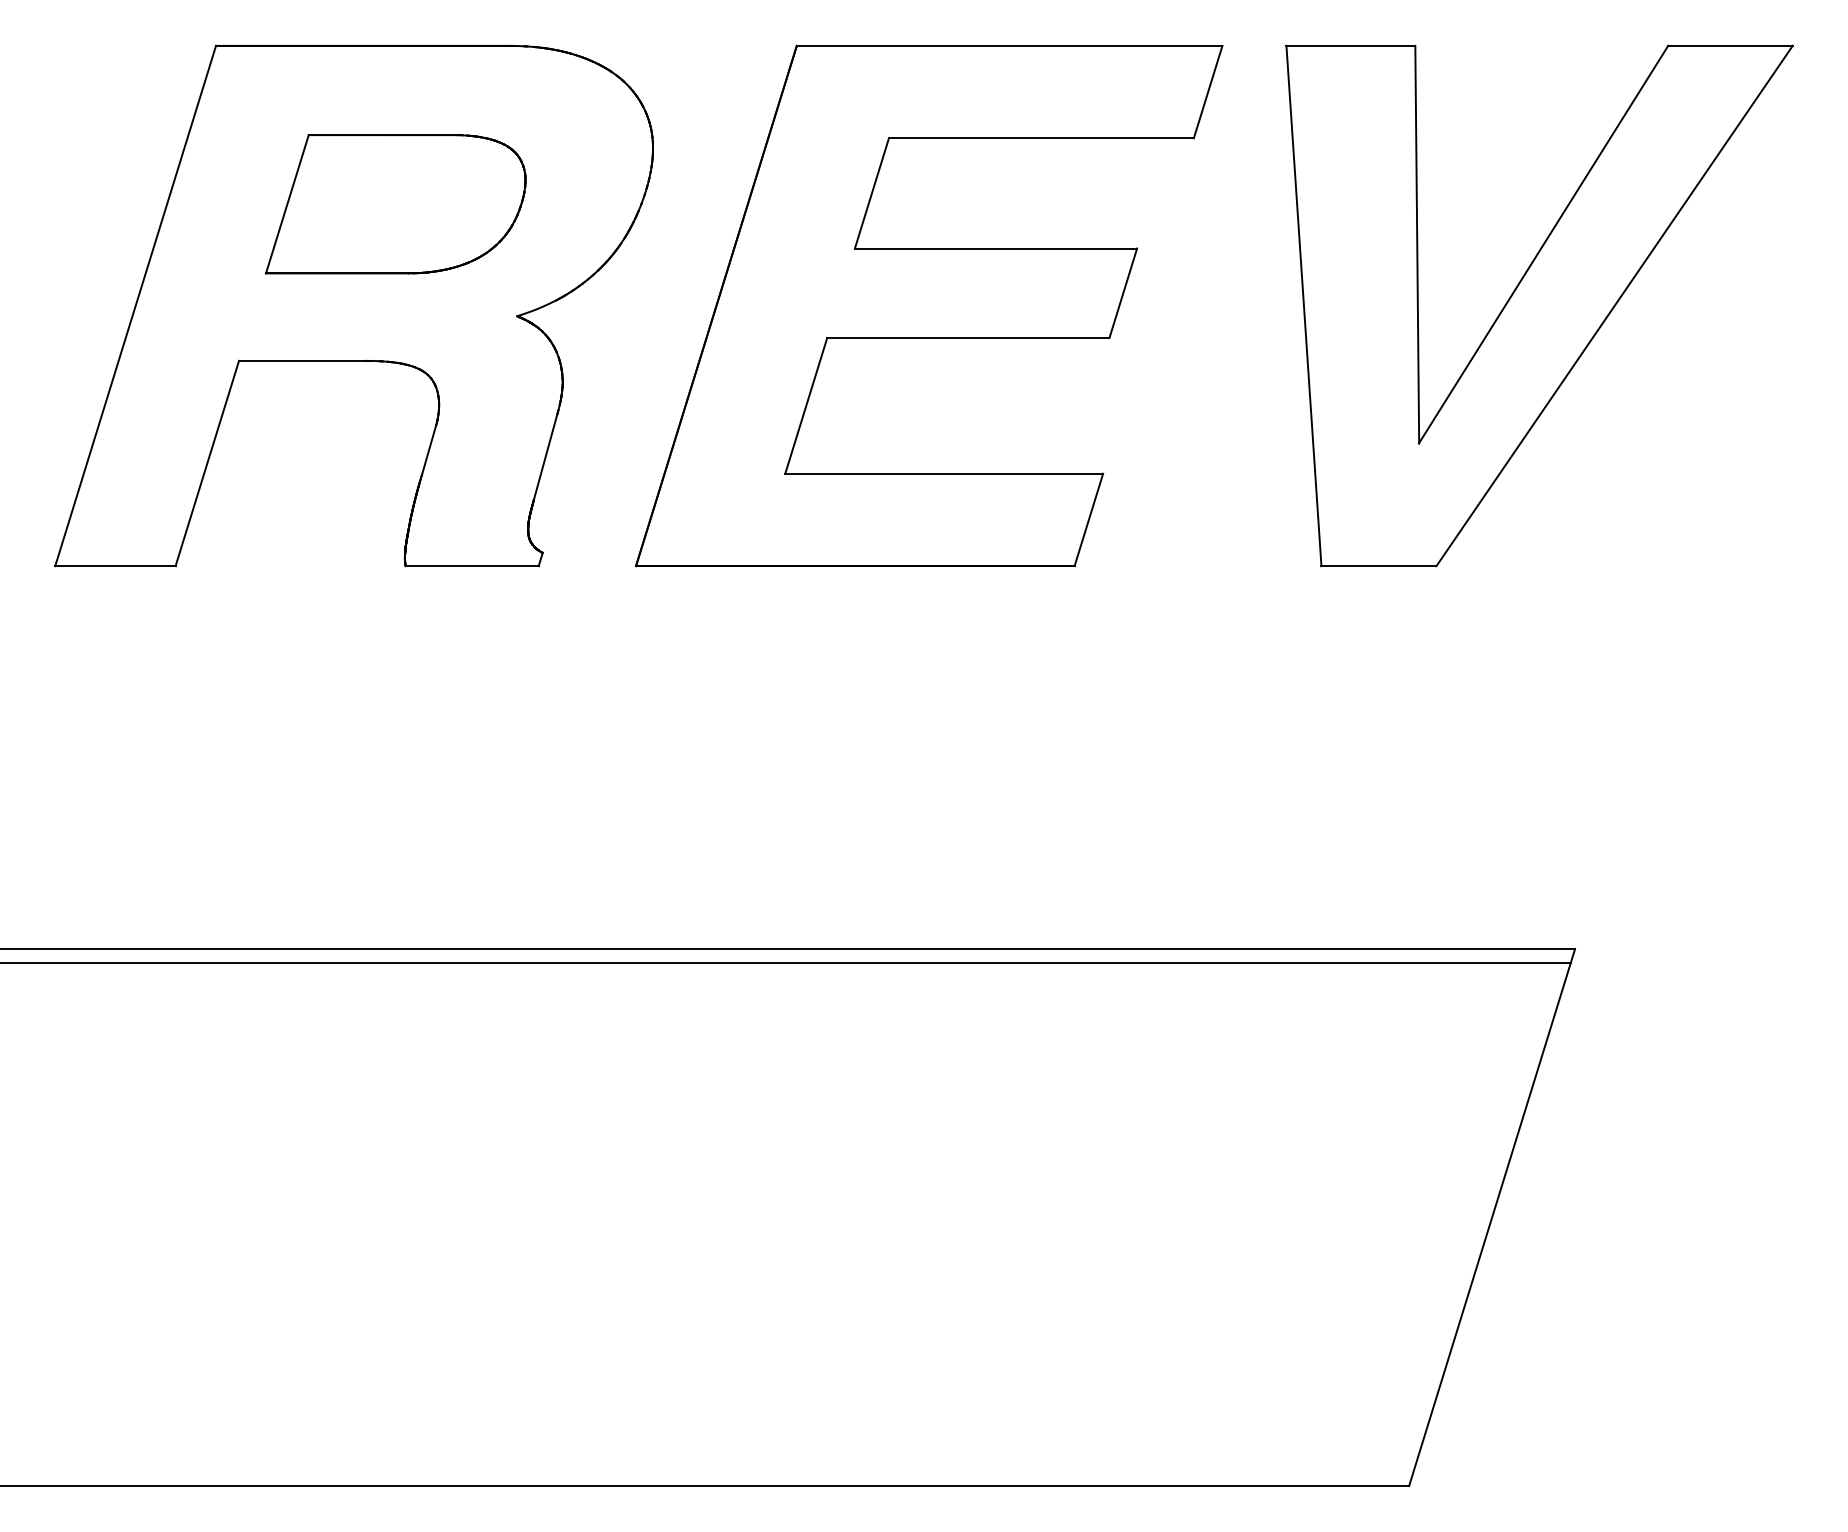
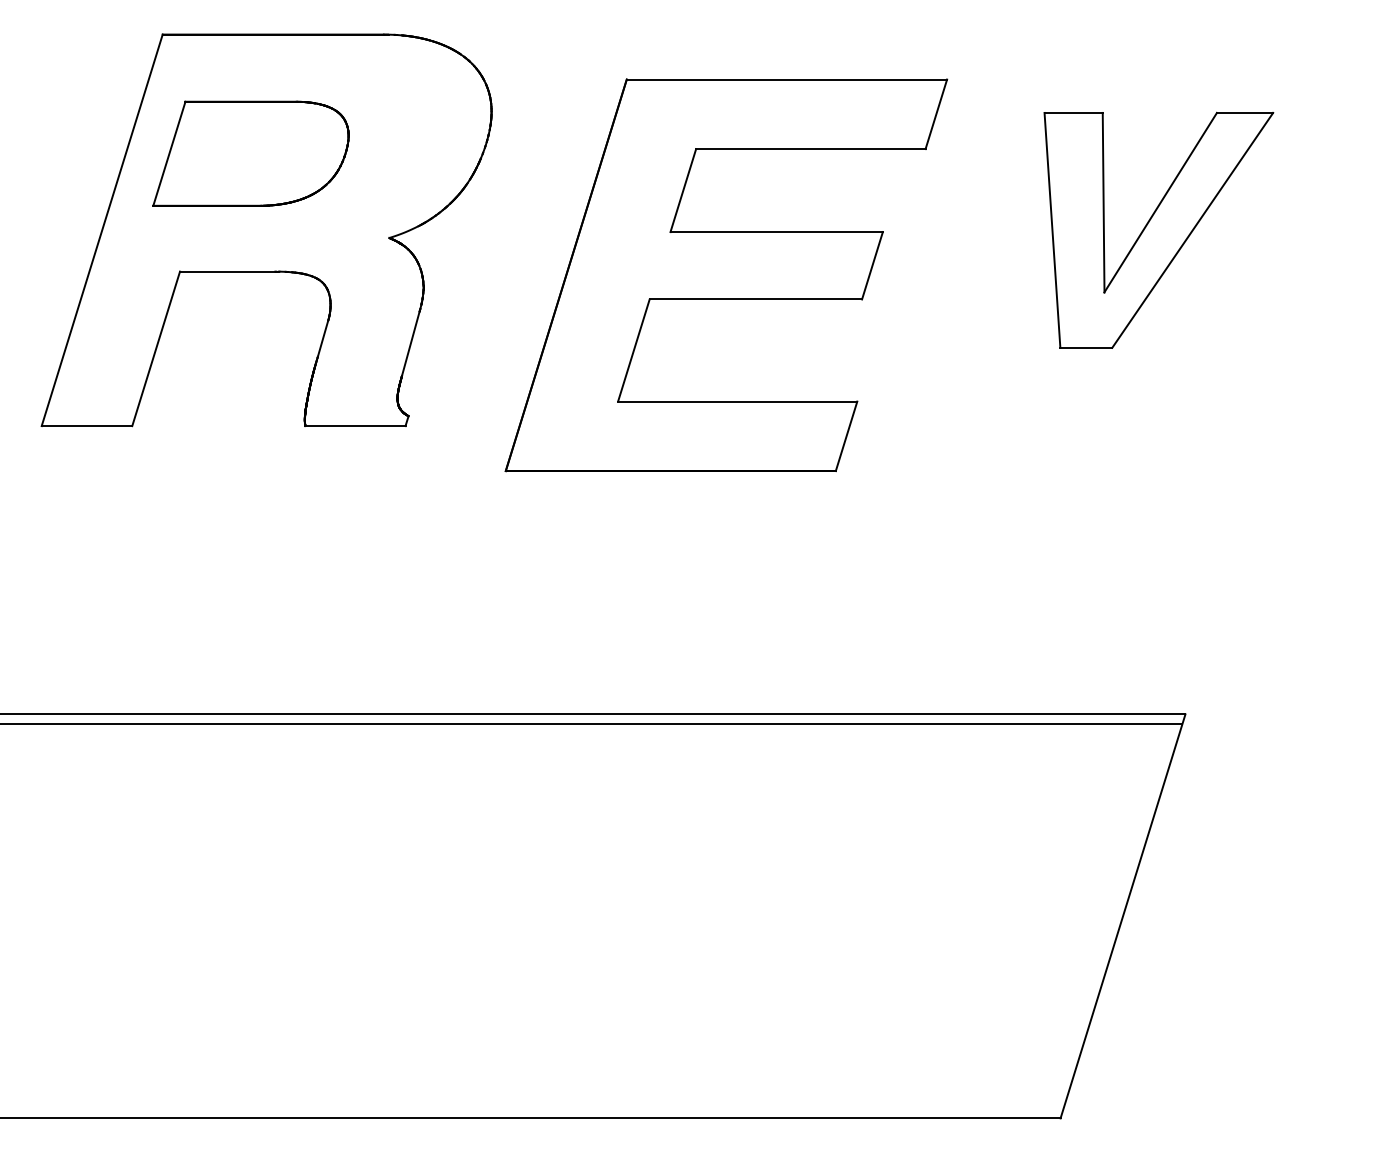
part: (395, 203) -> (250, 153), moved
part: (929, 306) -> (726, 275), moved
part: (1539, 306) -> (1158, 230), size x0.6

